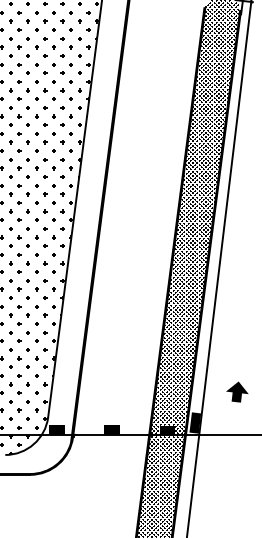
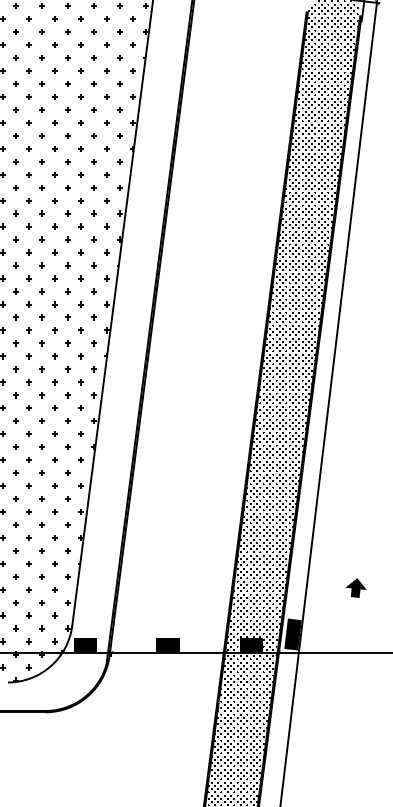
part: (237, 391) -> (356, 587), size x0.62

